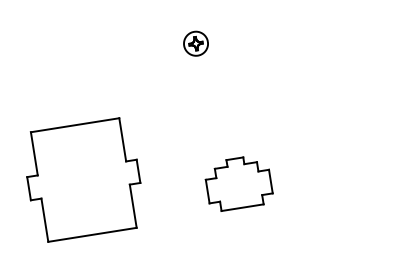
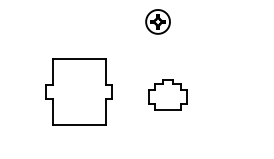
part: (195, 43) -> (157, 21), size x1.67
part: (237, 182) -> (167, 94), moved

